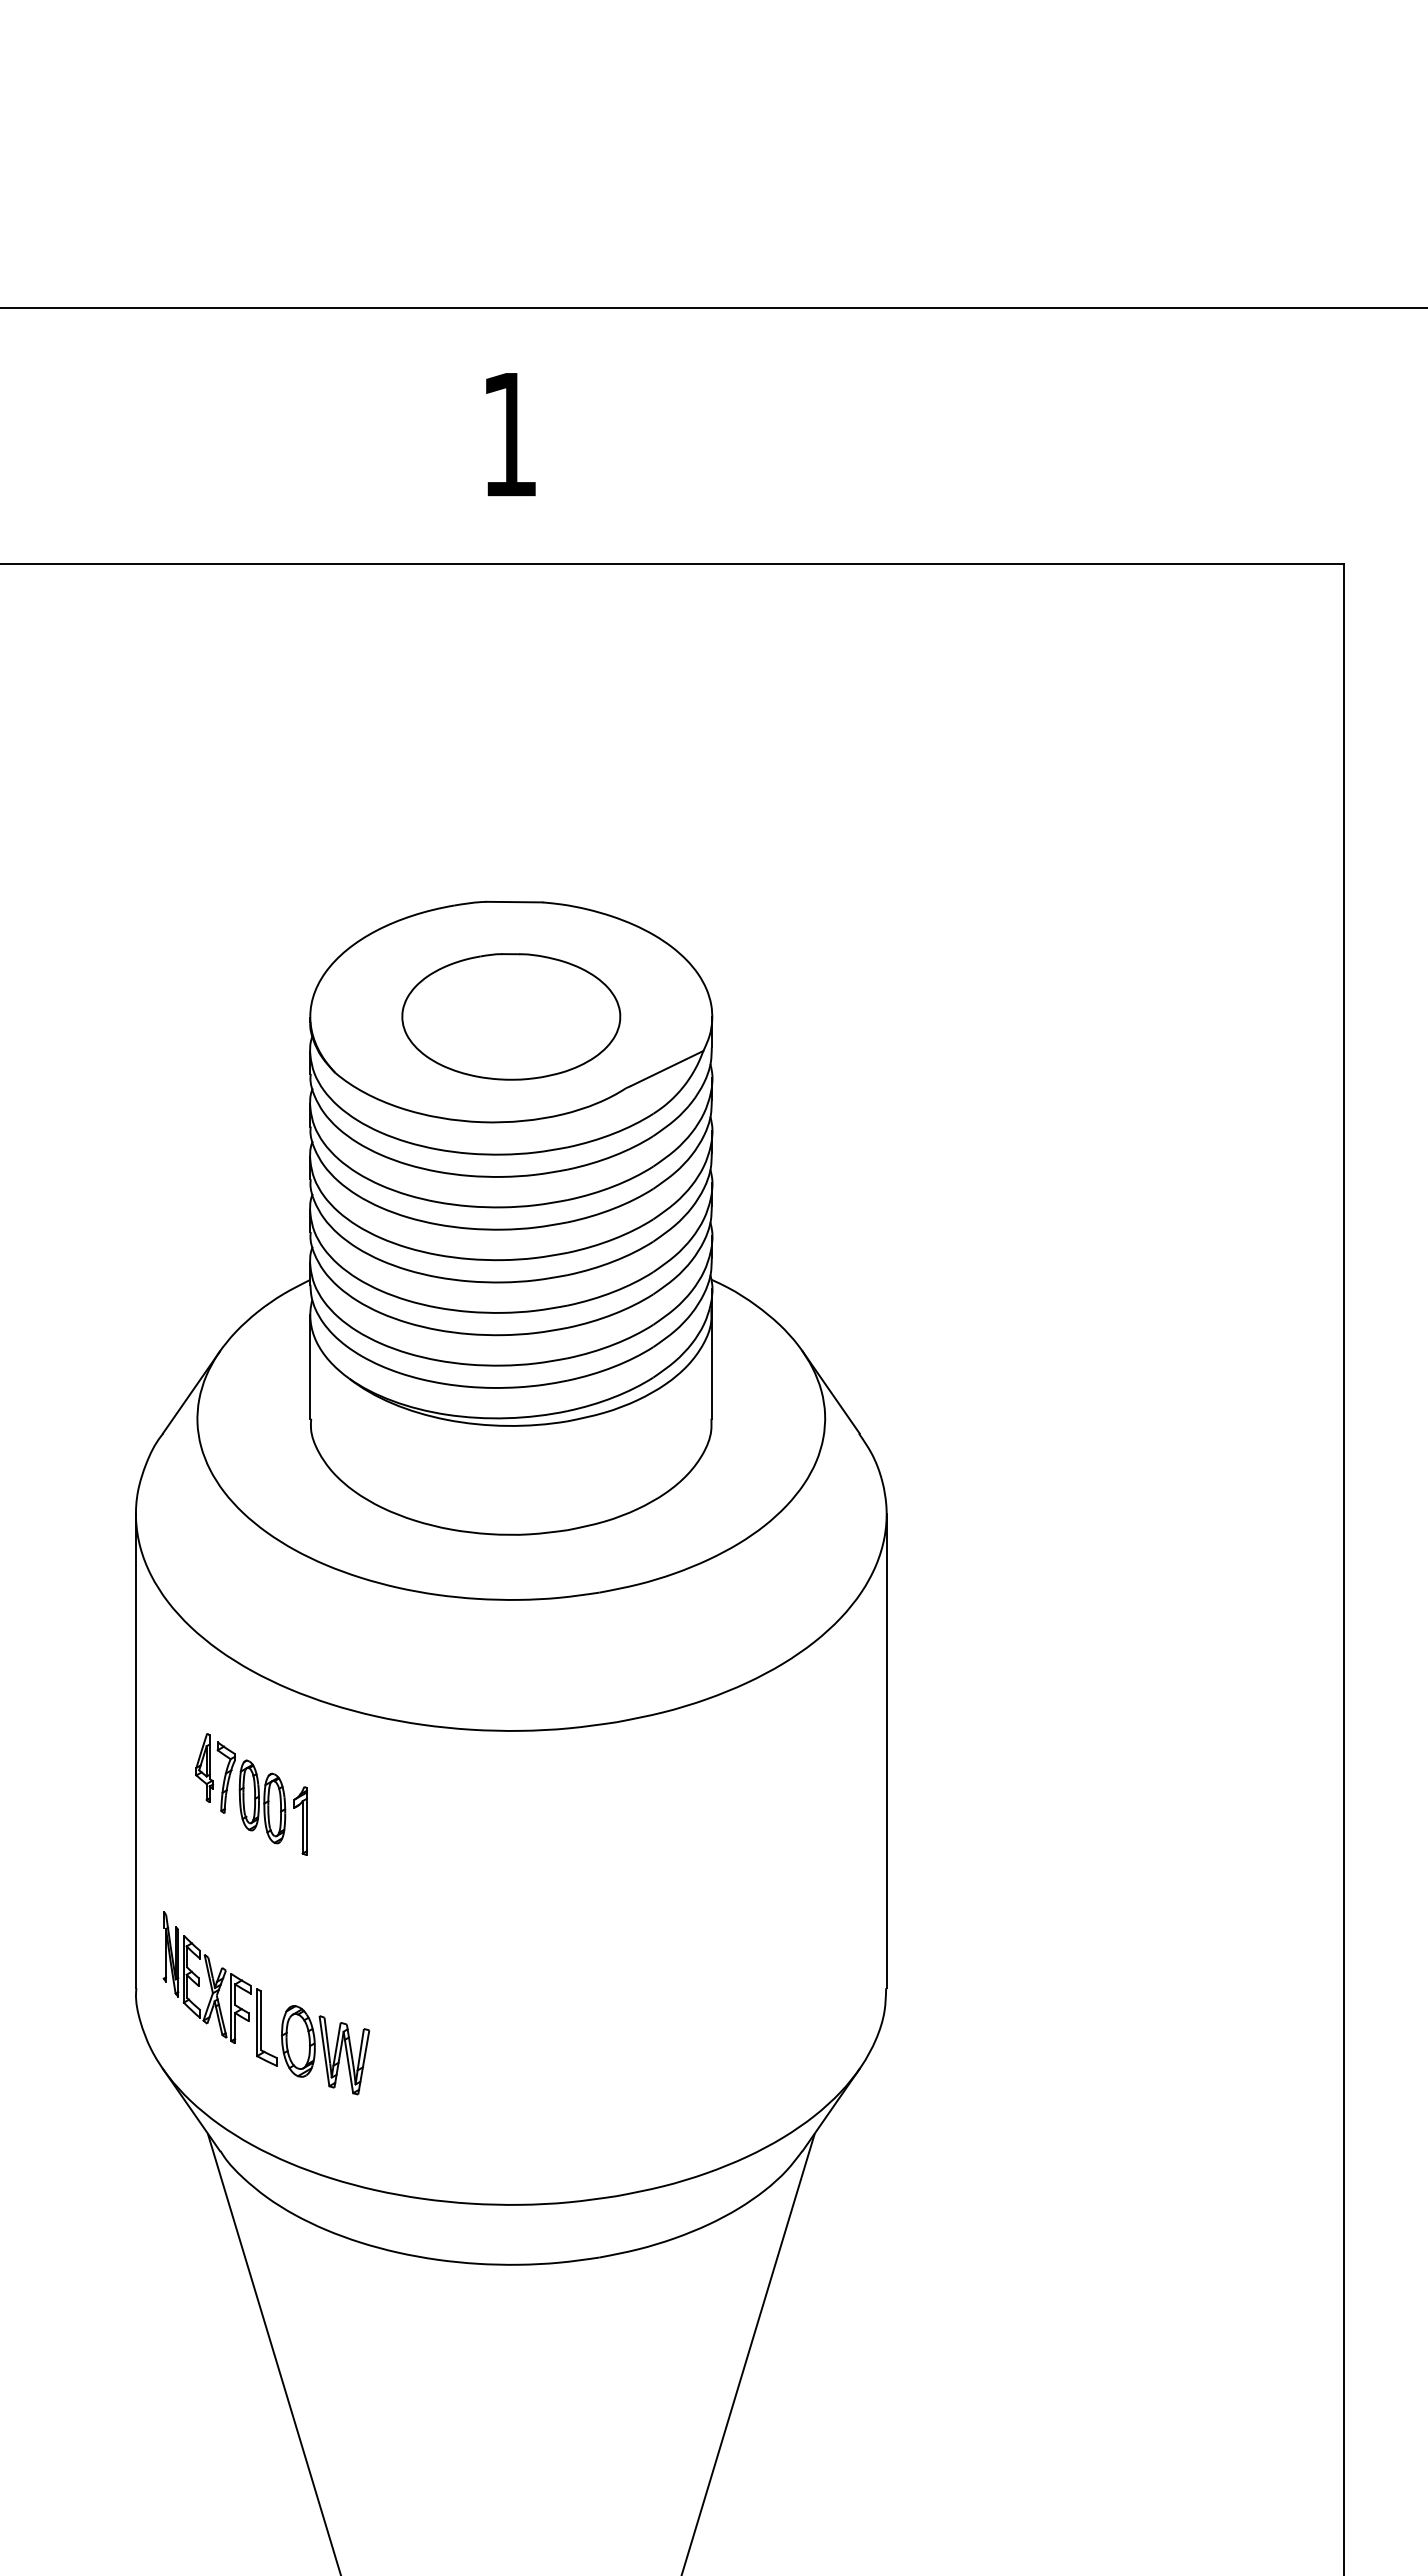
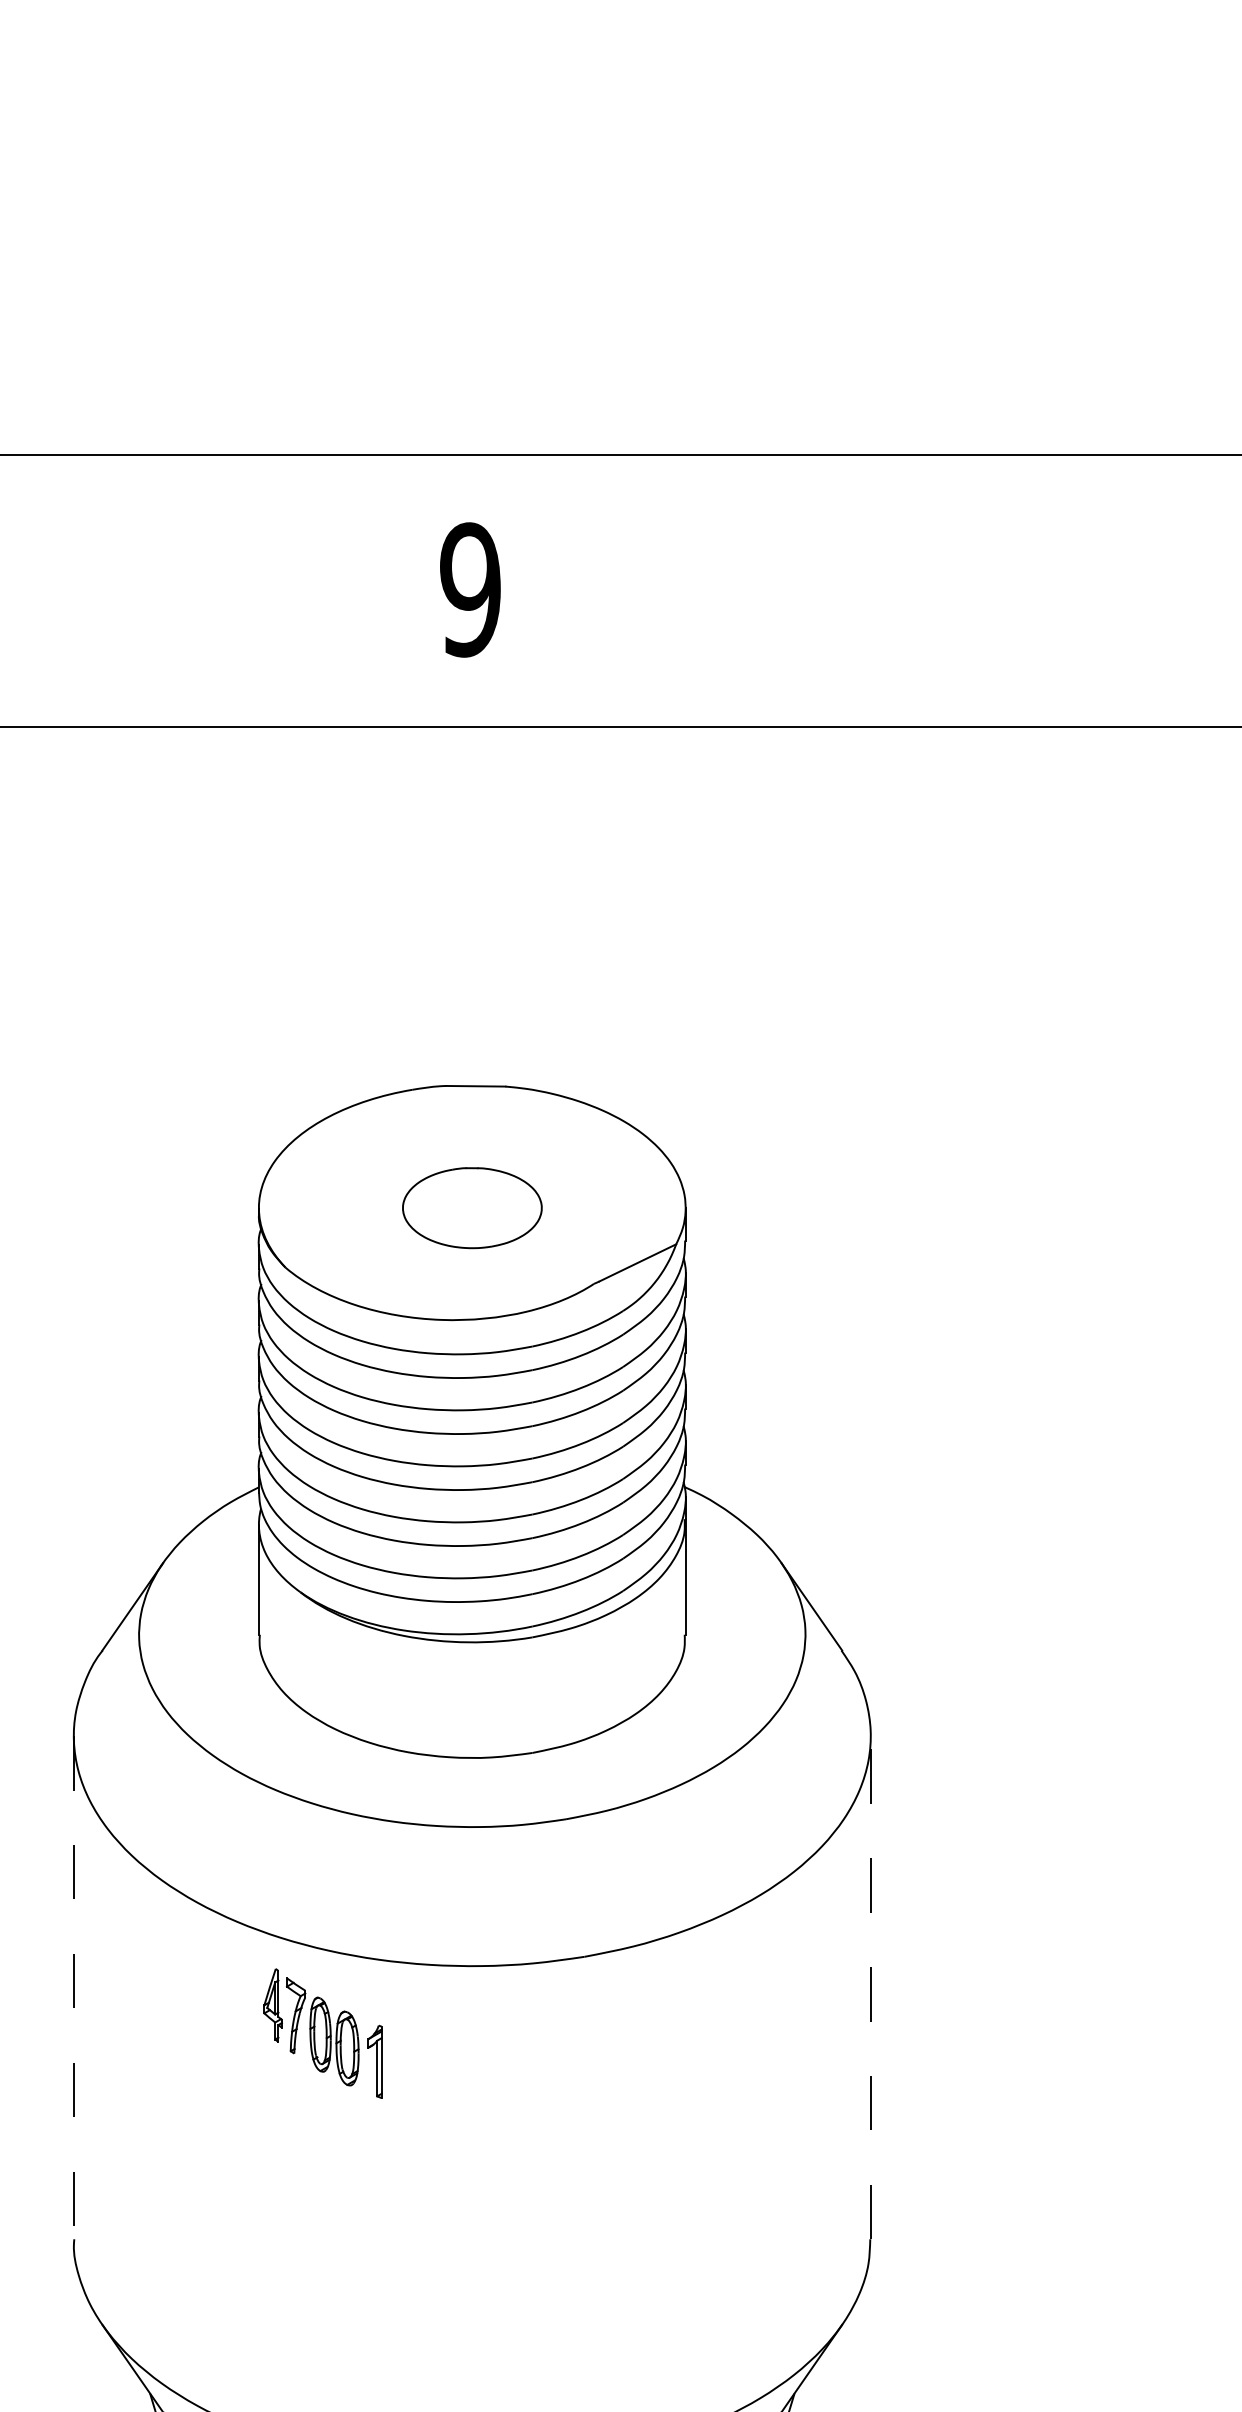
text: (509, 434) -> (470, 589), 1 -> 9
part: (511, 1016) -> (472, 1207), size x0.6
line: (135, 1751) -> (73, 1987), solid -> dashed
line: (886, 1751) -> (870, 1987), solid -> dashed
part: (251, 1794) -> (322, 2033), moved
part: (266, 2003) -> (212, 2255), removed

